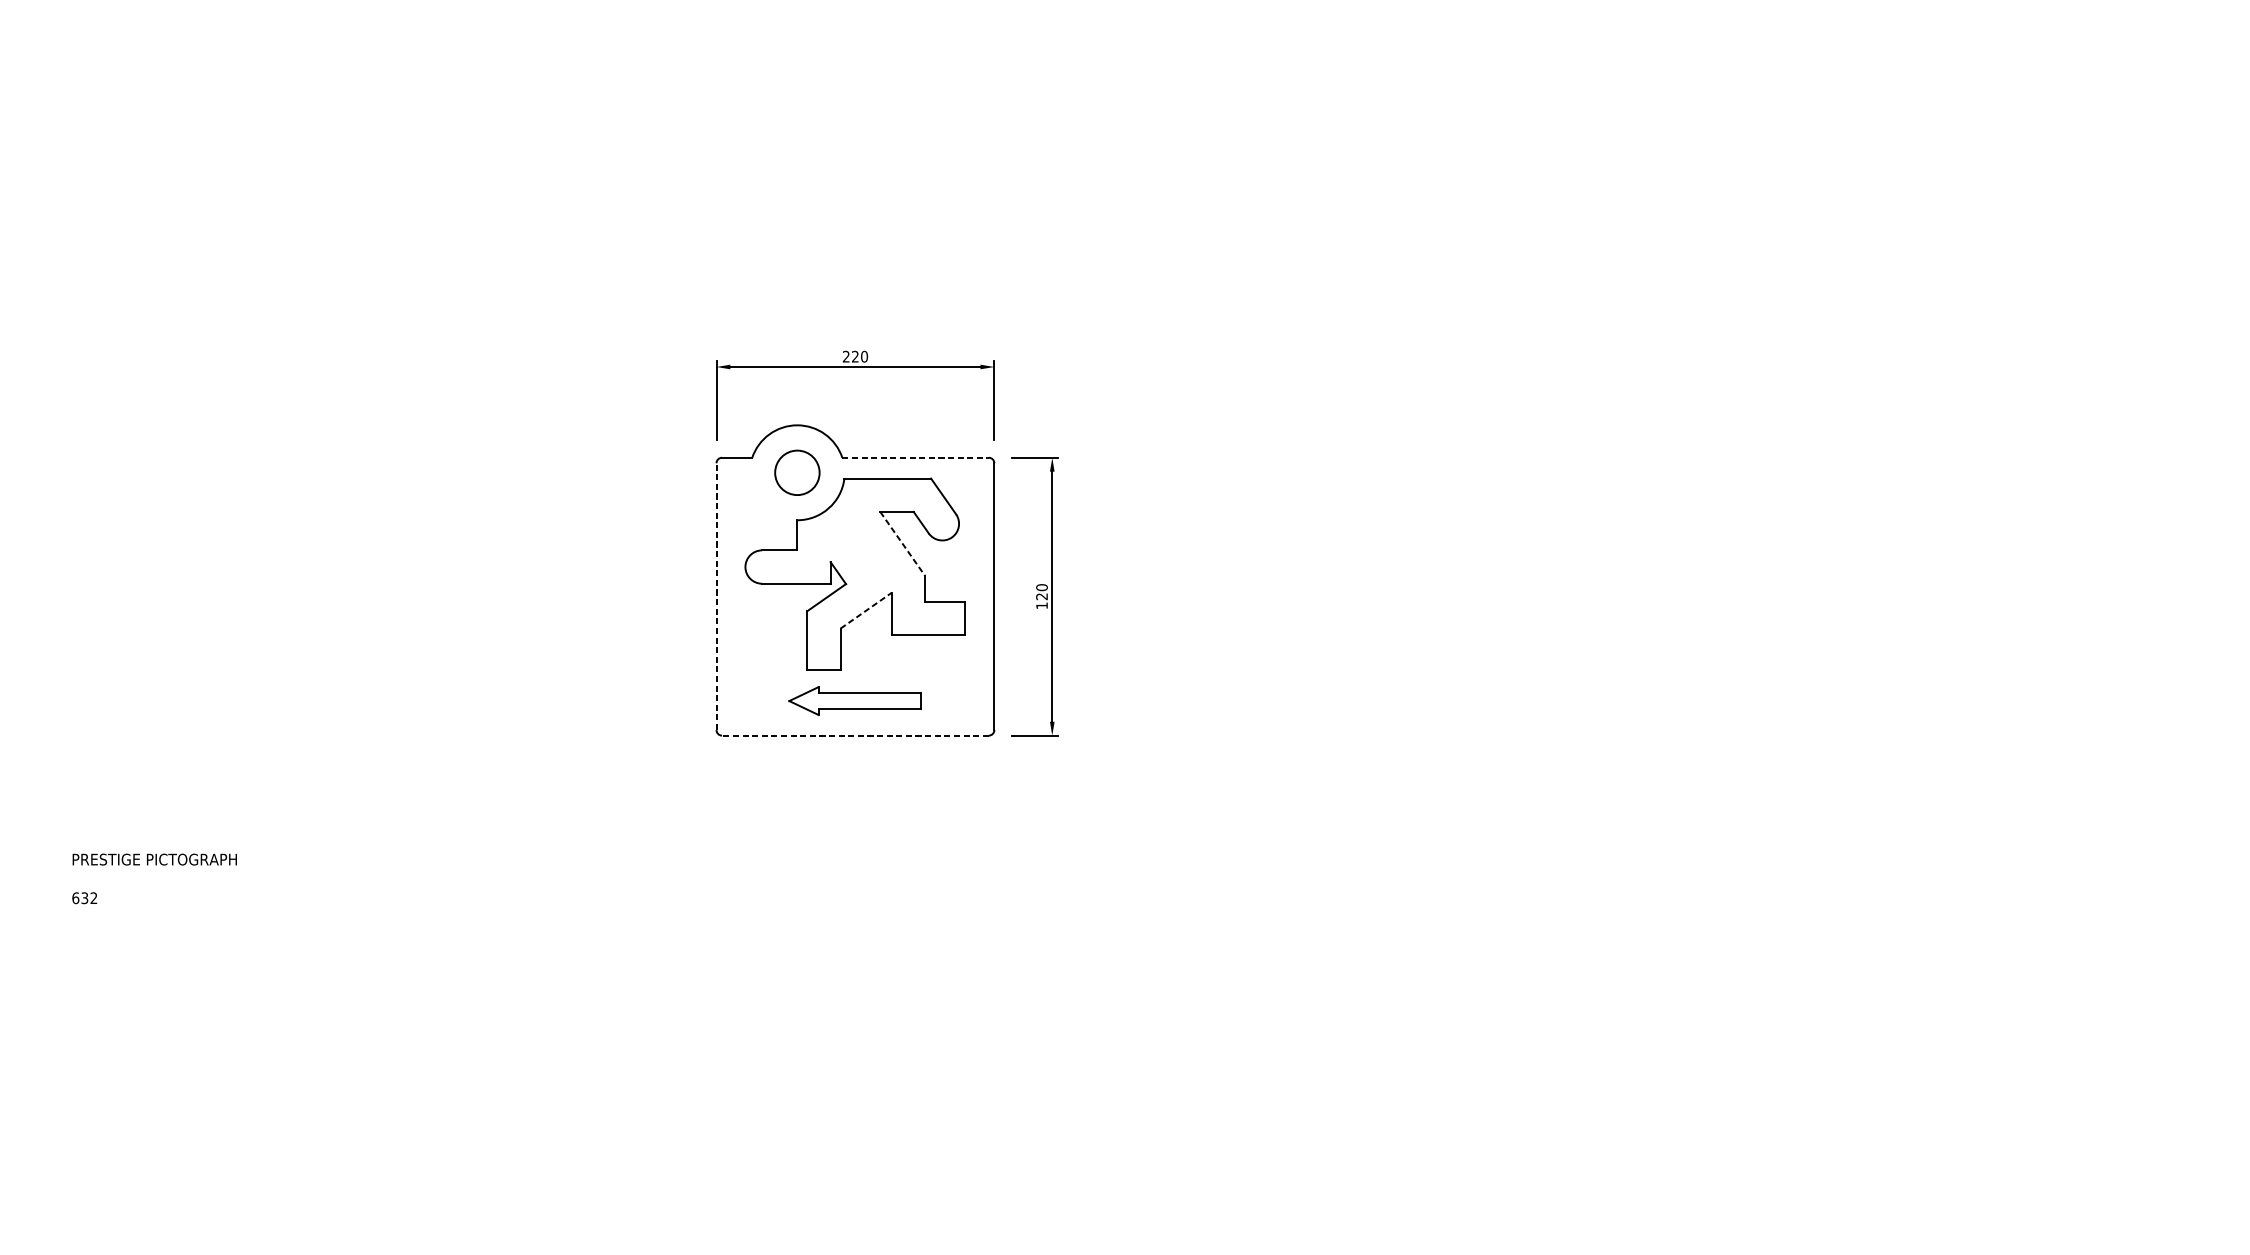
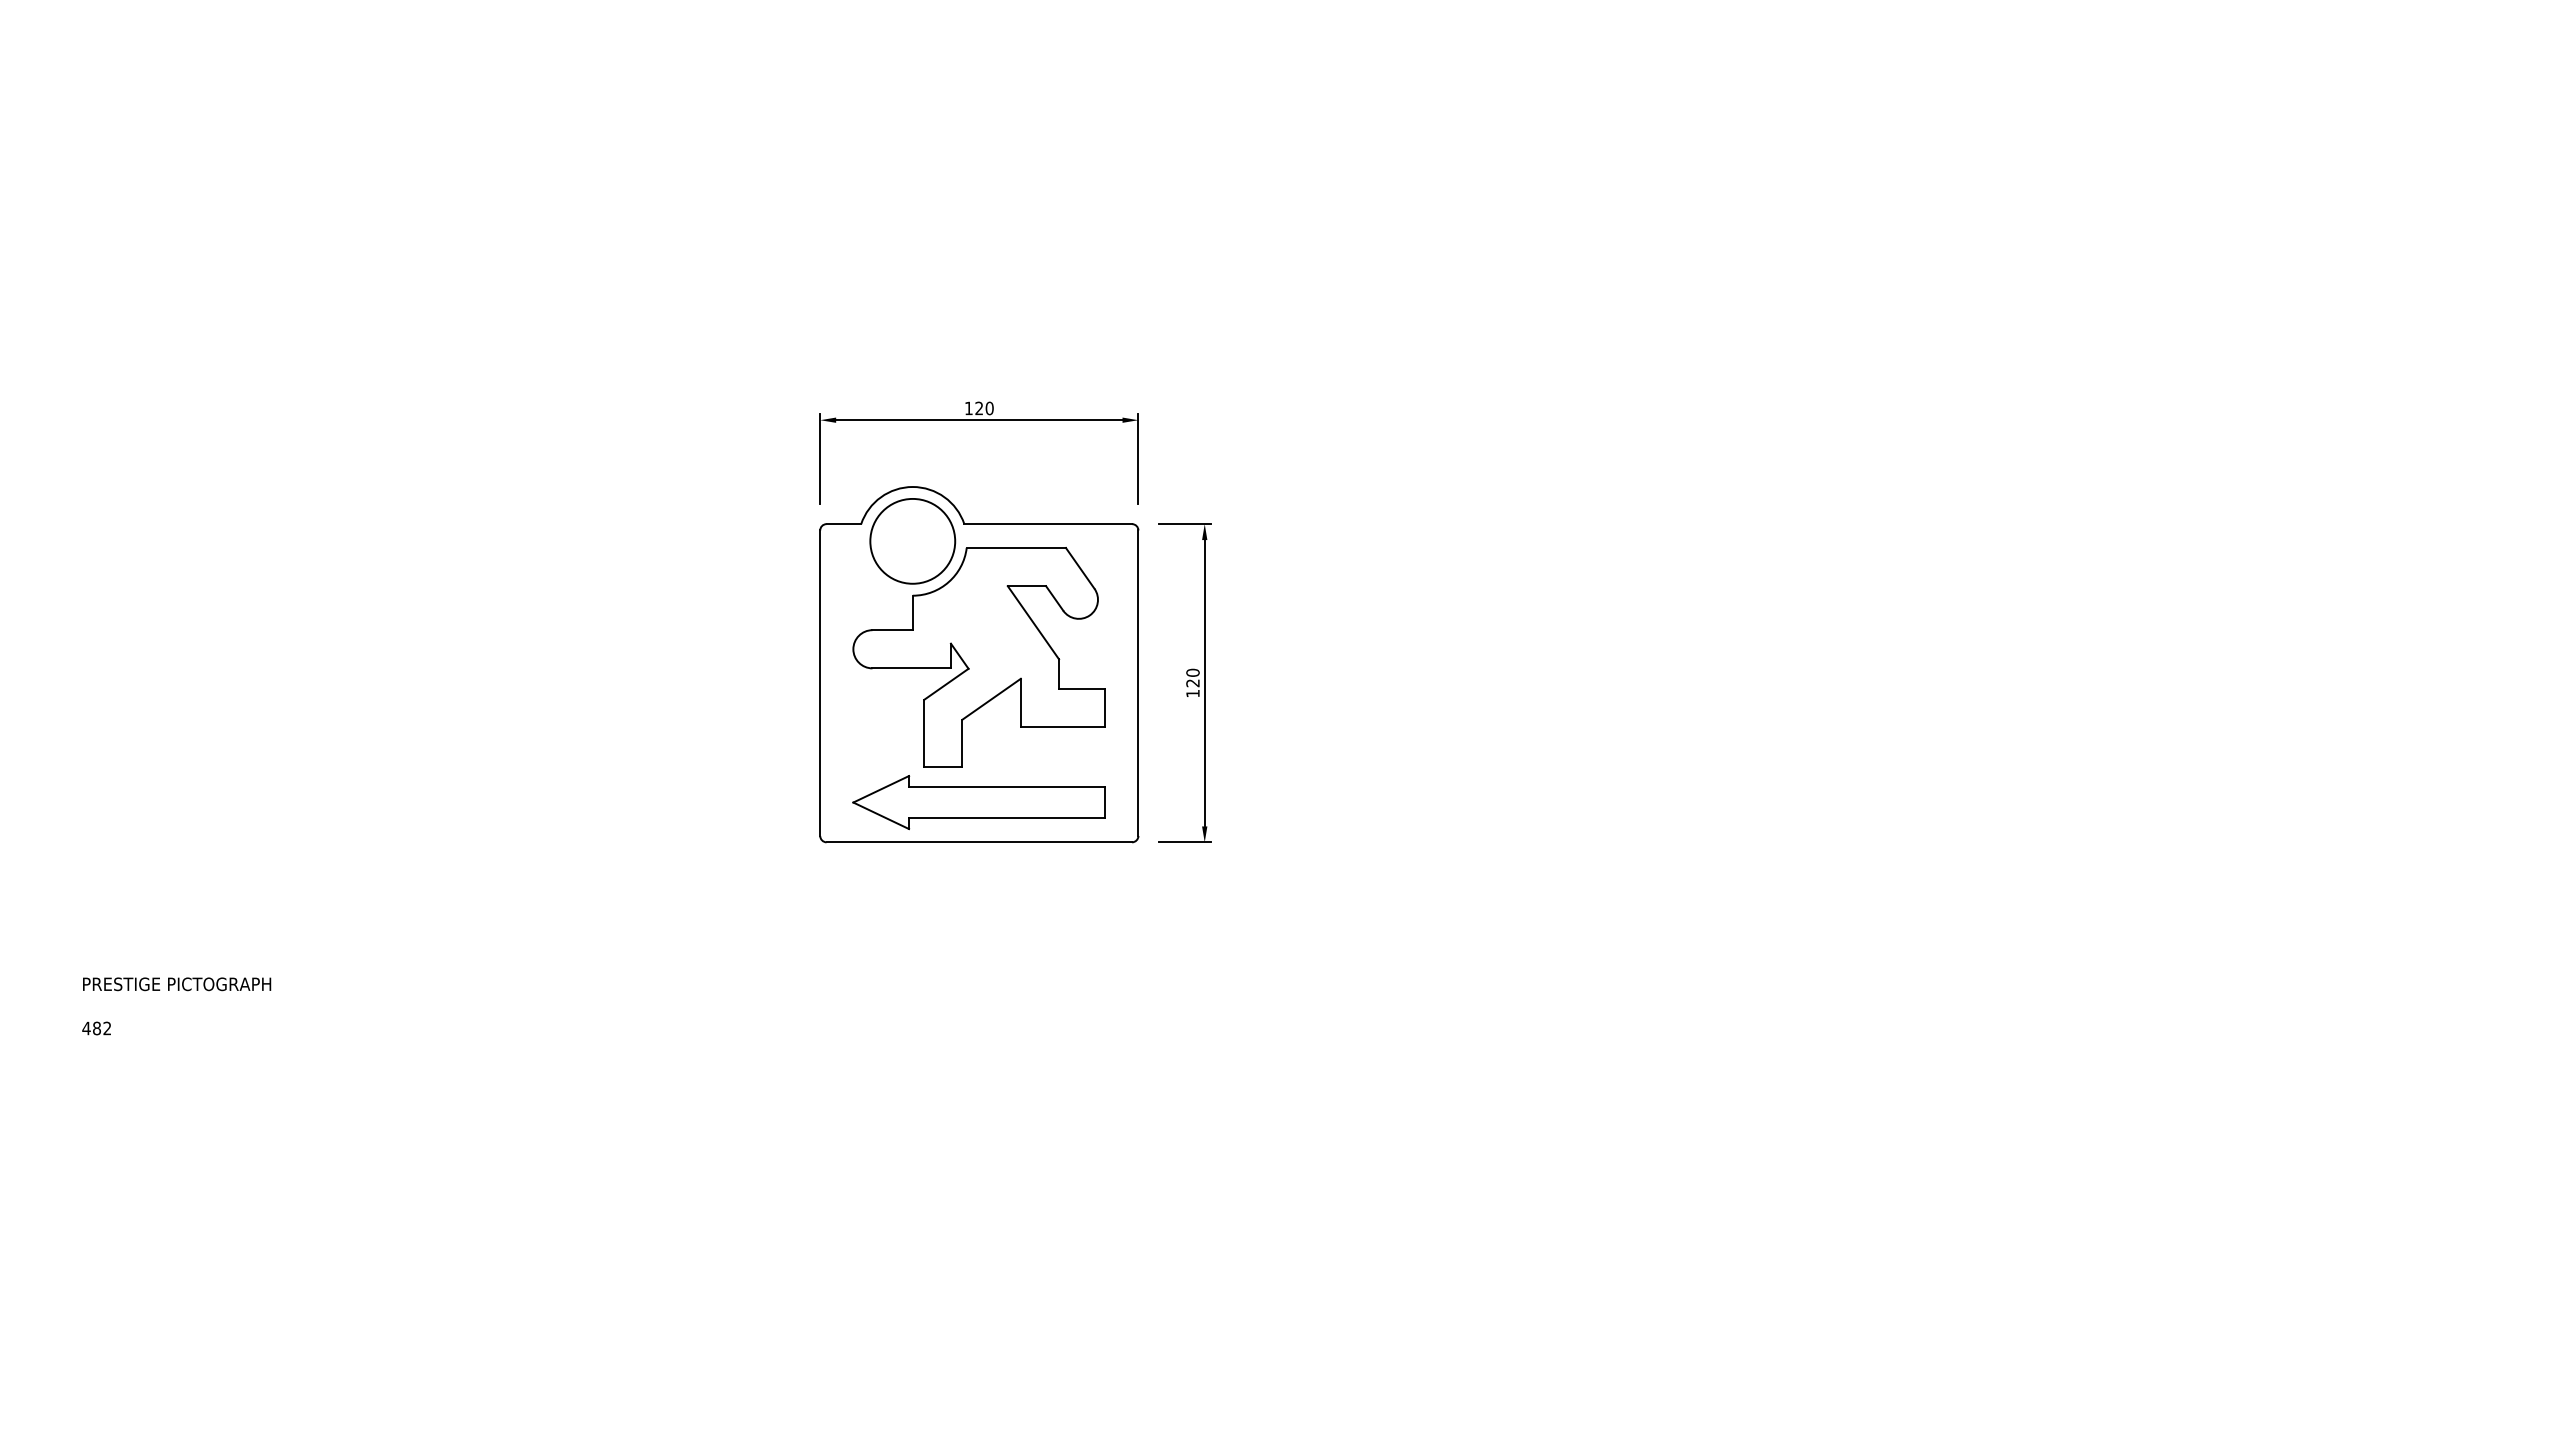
text: (845, 355) -> (968, 407), 220 -> 120
line: (915, 458) -> (1048, 524), dashed -> solid
circle: (797, 472) -> (912, 541), size x1.67
line: (902, 543) -> (1033, 622), dashed -> solid
line: (716, 596) -> (820, 683), dashed -> solid
line: (866, 610) -> (991, 699), dashed -> solid
part: (854, 700) -> (978, 802), size x1.67
line: (855, 735) -> (979, 842), dashed -> solid
text: (80, 898) -> (91, 1028), 632 -> 482

